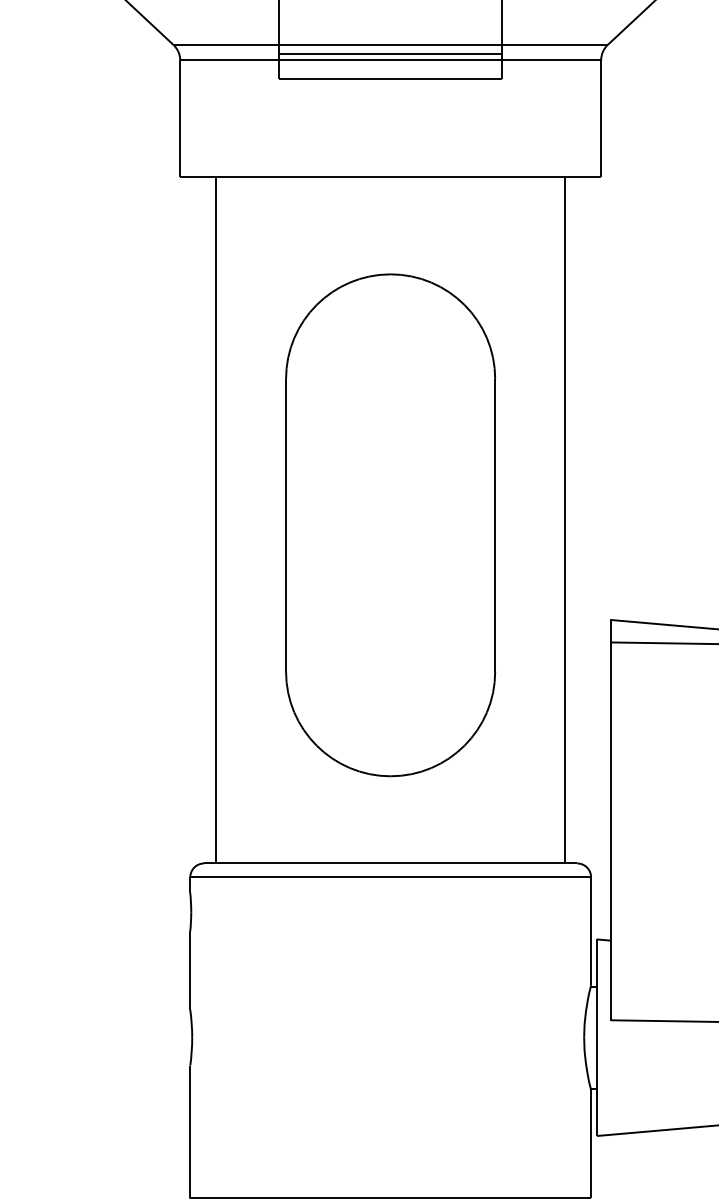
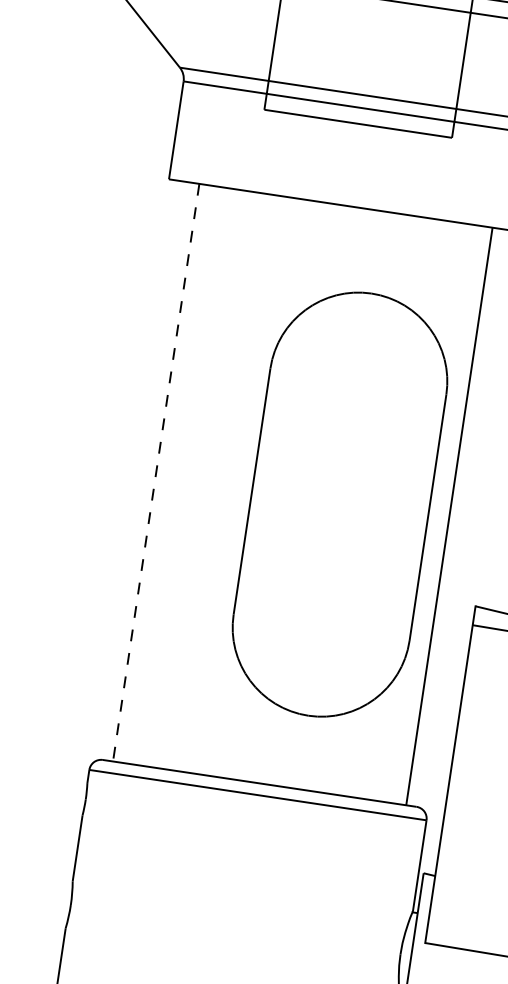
line: (390, 54) -> (361, 102), removed
line: (216, 520) -> (156, 473), solid -> dashed
part: (390, 525) -> (339, 504), moved

